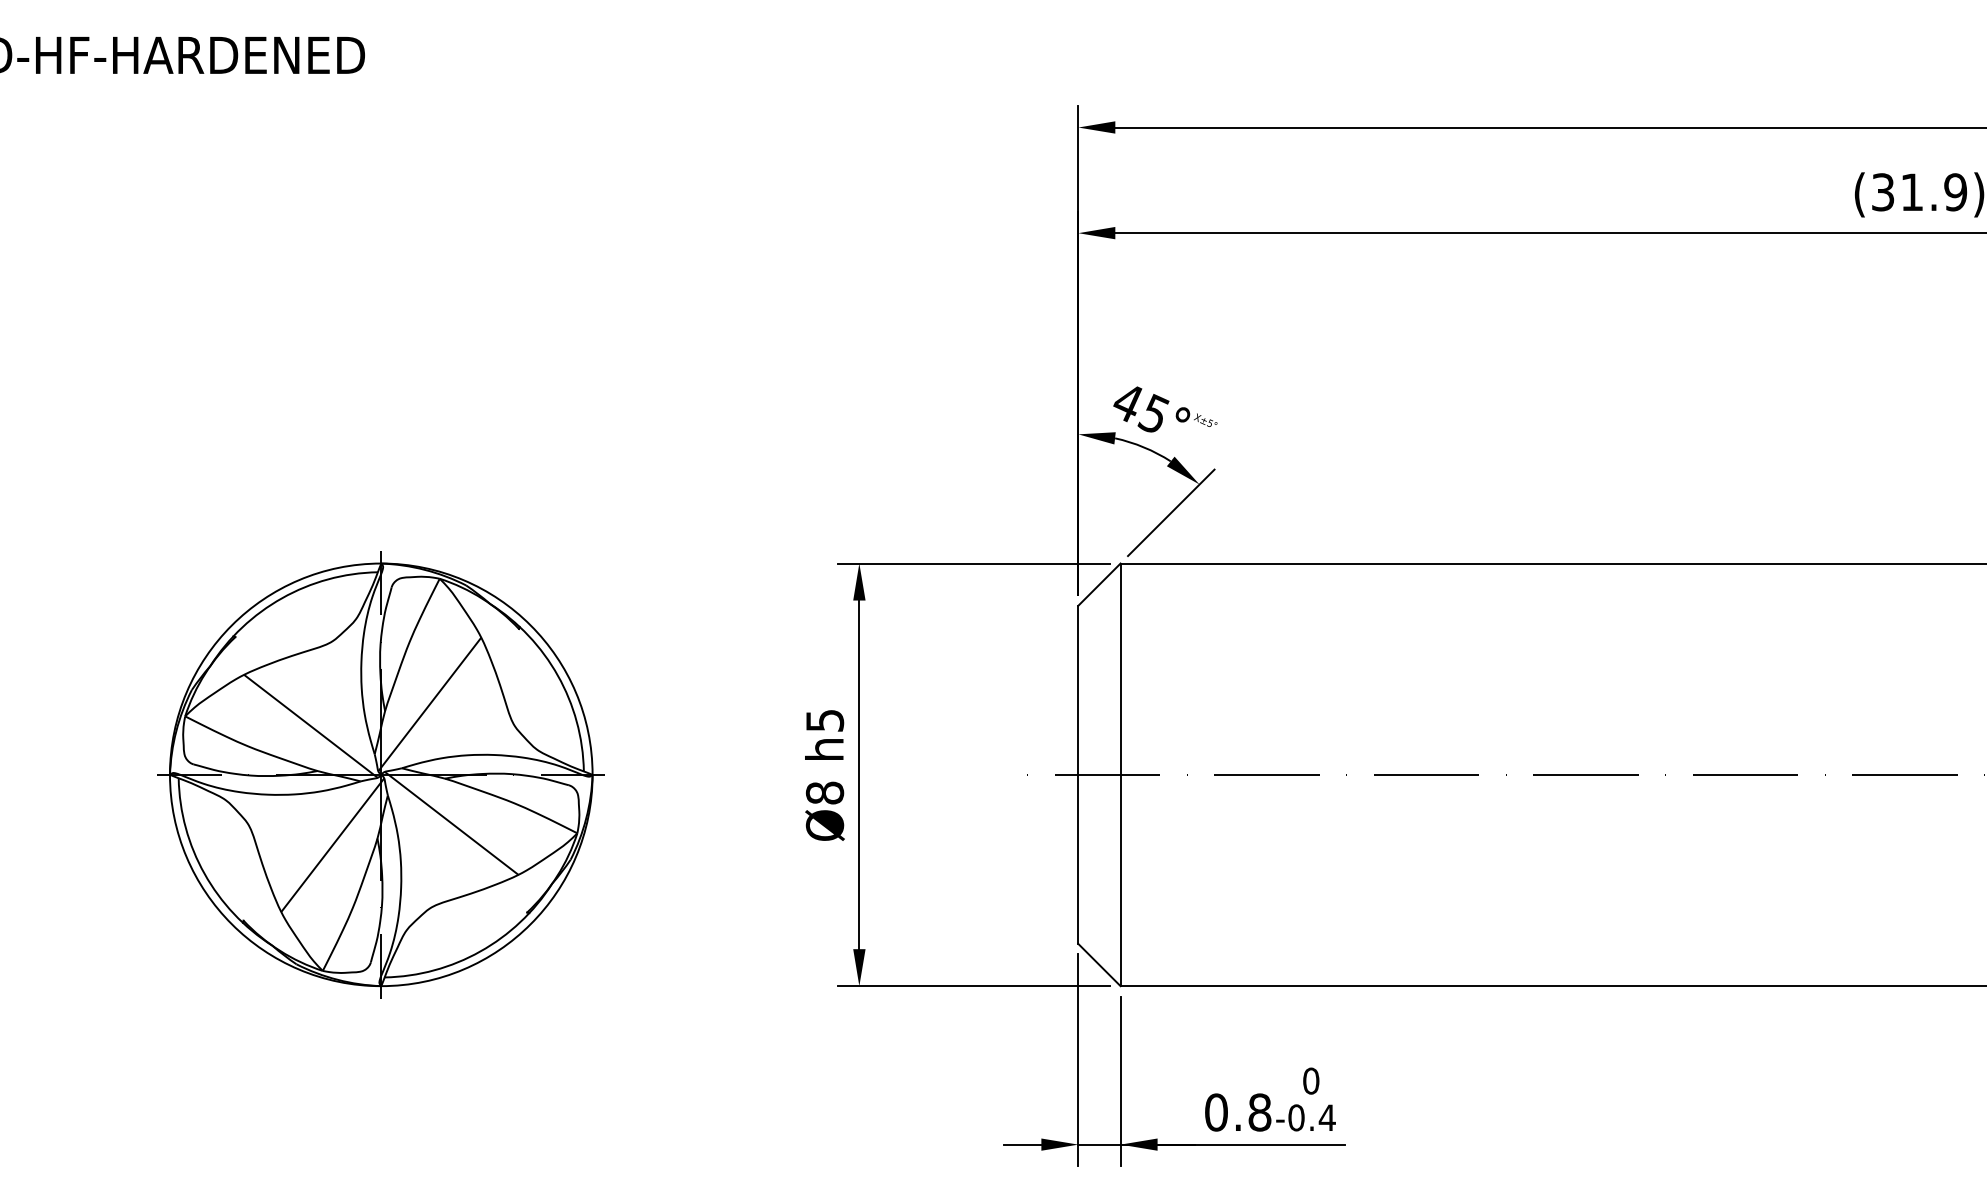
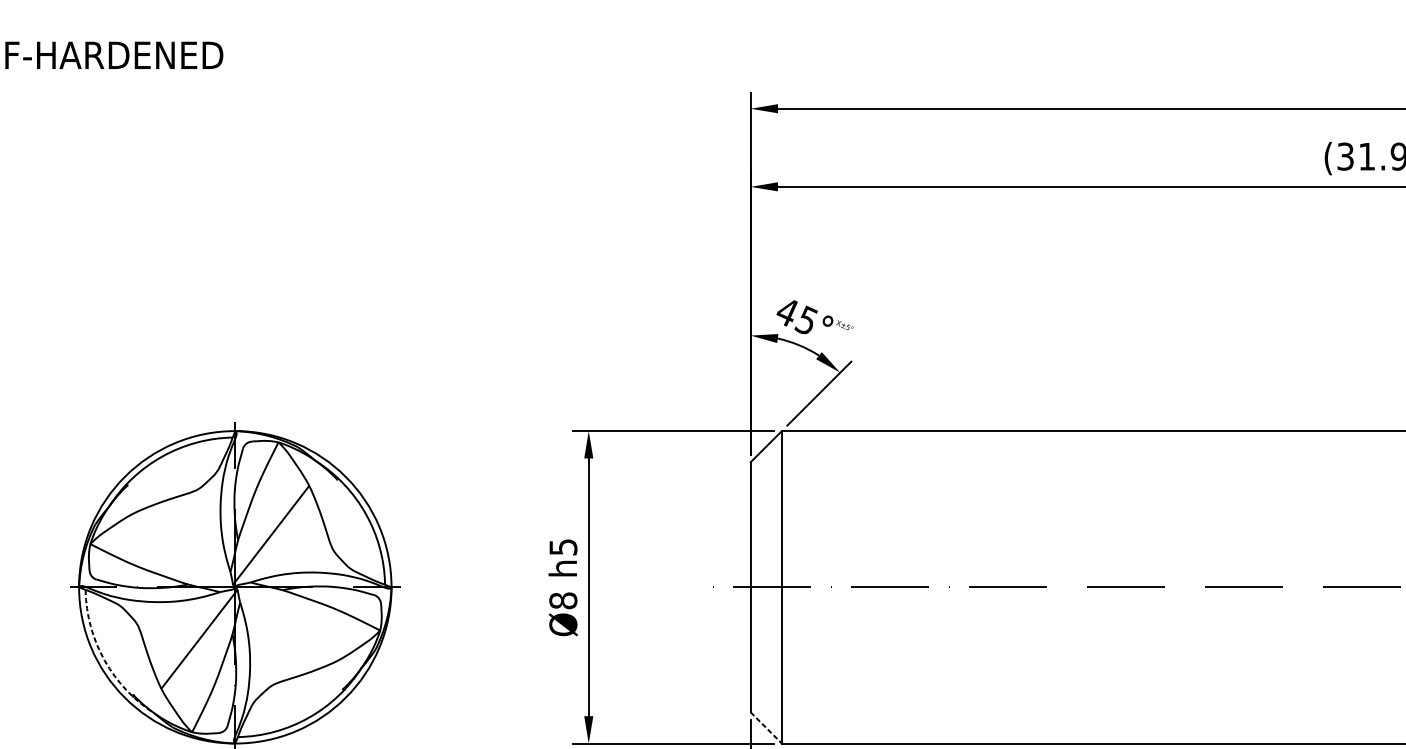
line: (310, 726) -> (182, 551), removed
line: (451, 823) -> (287, 623), removed
arc: (204, 873) -> (104, 660), solid -> dashed
line: (1099, 965) -> (766, 728), solid -> dashed

